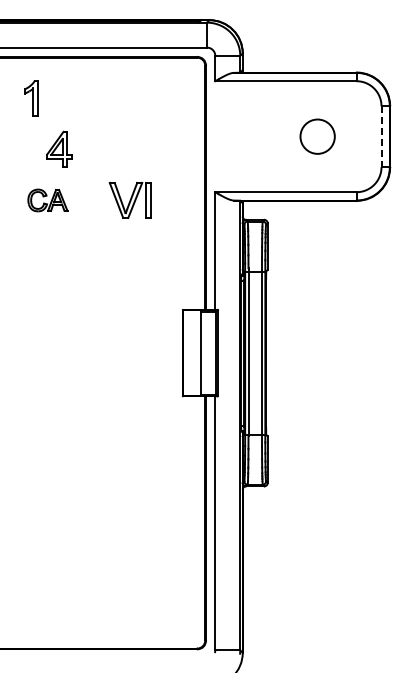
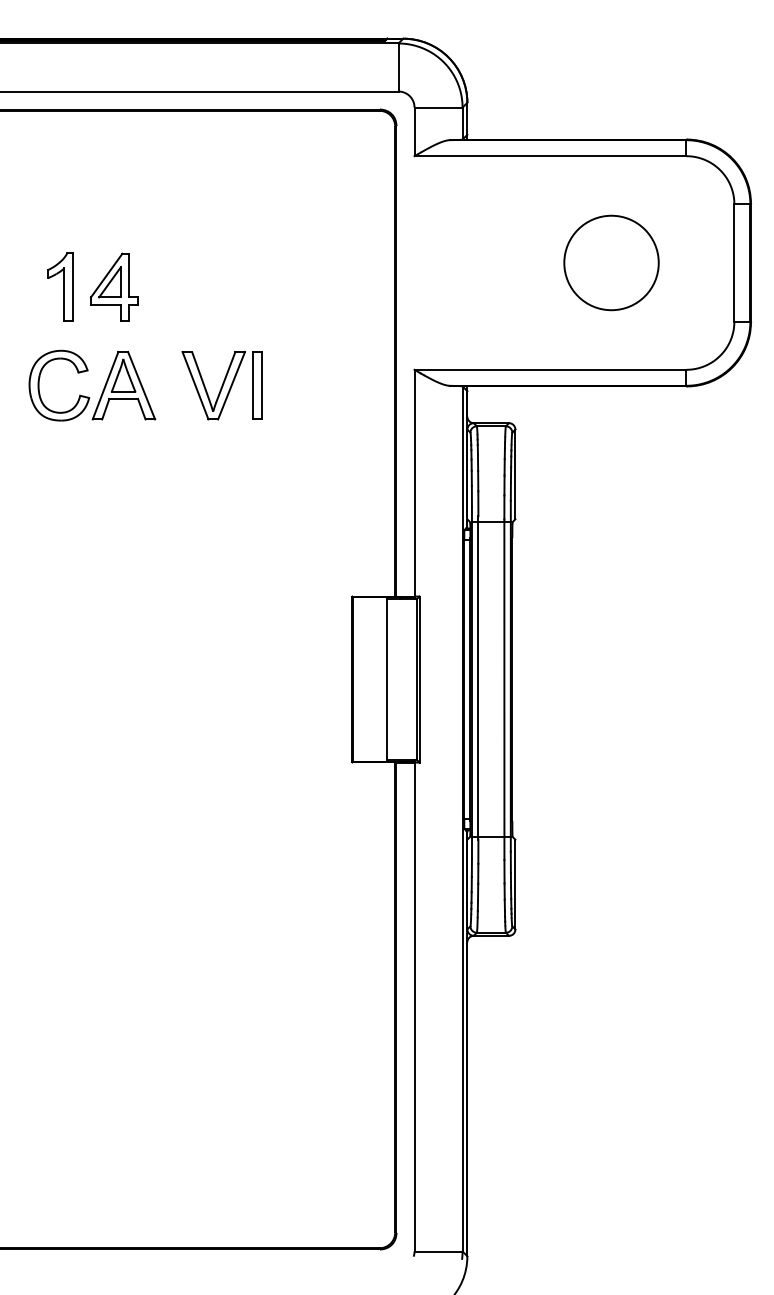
part: (31, 98) -> (60, 287), moved
circle: (317, 136) -> (611, 262), size x1.43
line: (381, 136) -> (734, 262), dashed -> solid
part: (47, 200) -> (91, 385), size x1.67
part: (129, 200) -> (220, 385), moved

